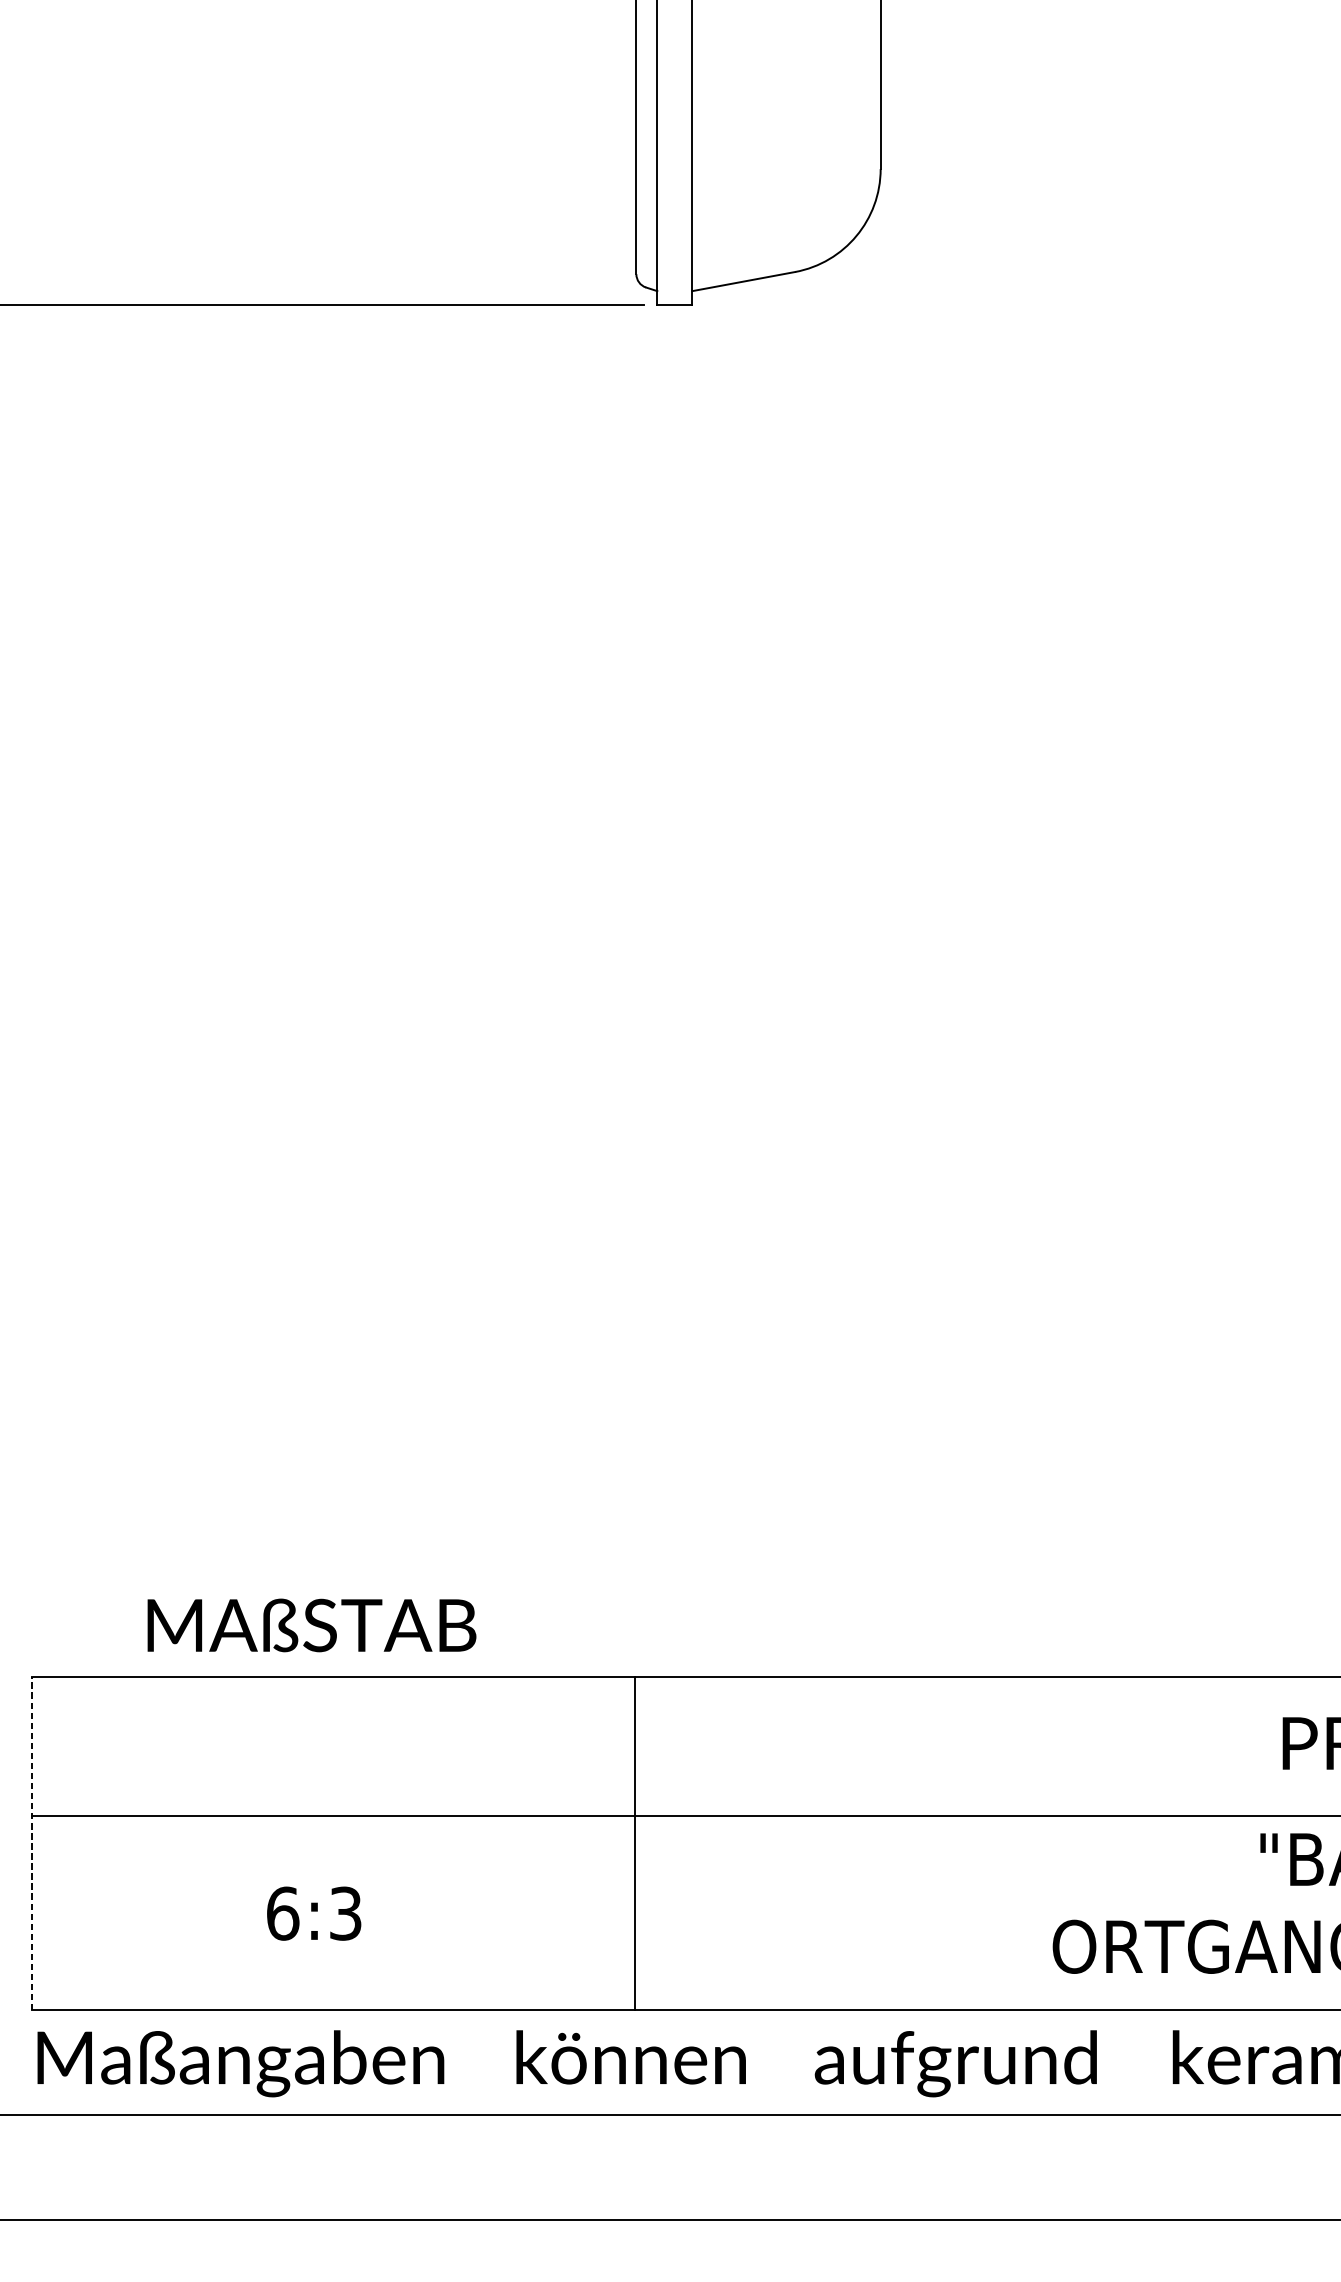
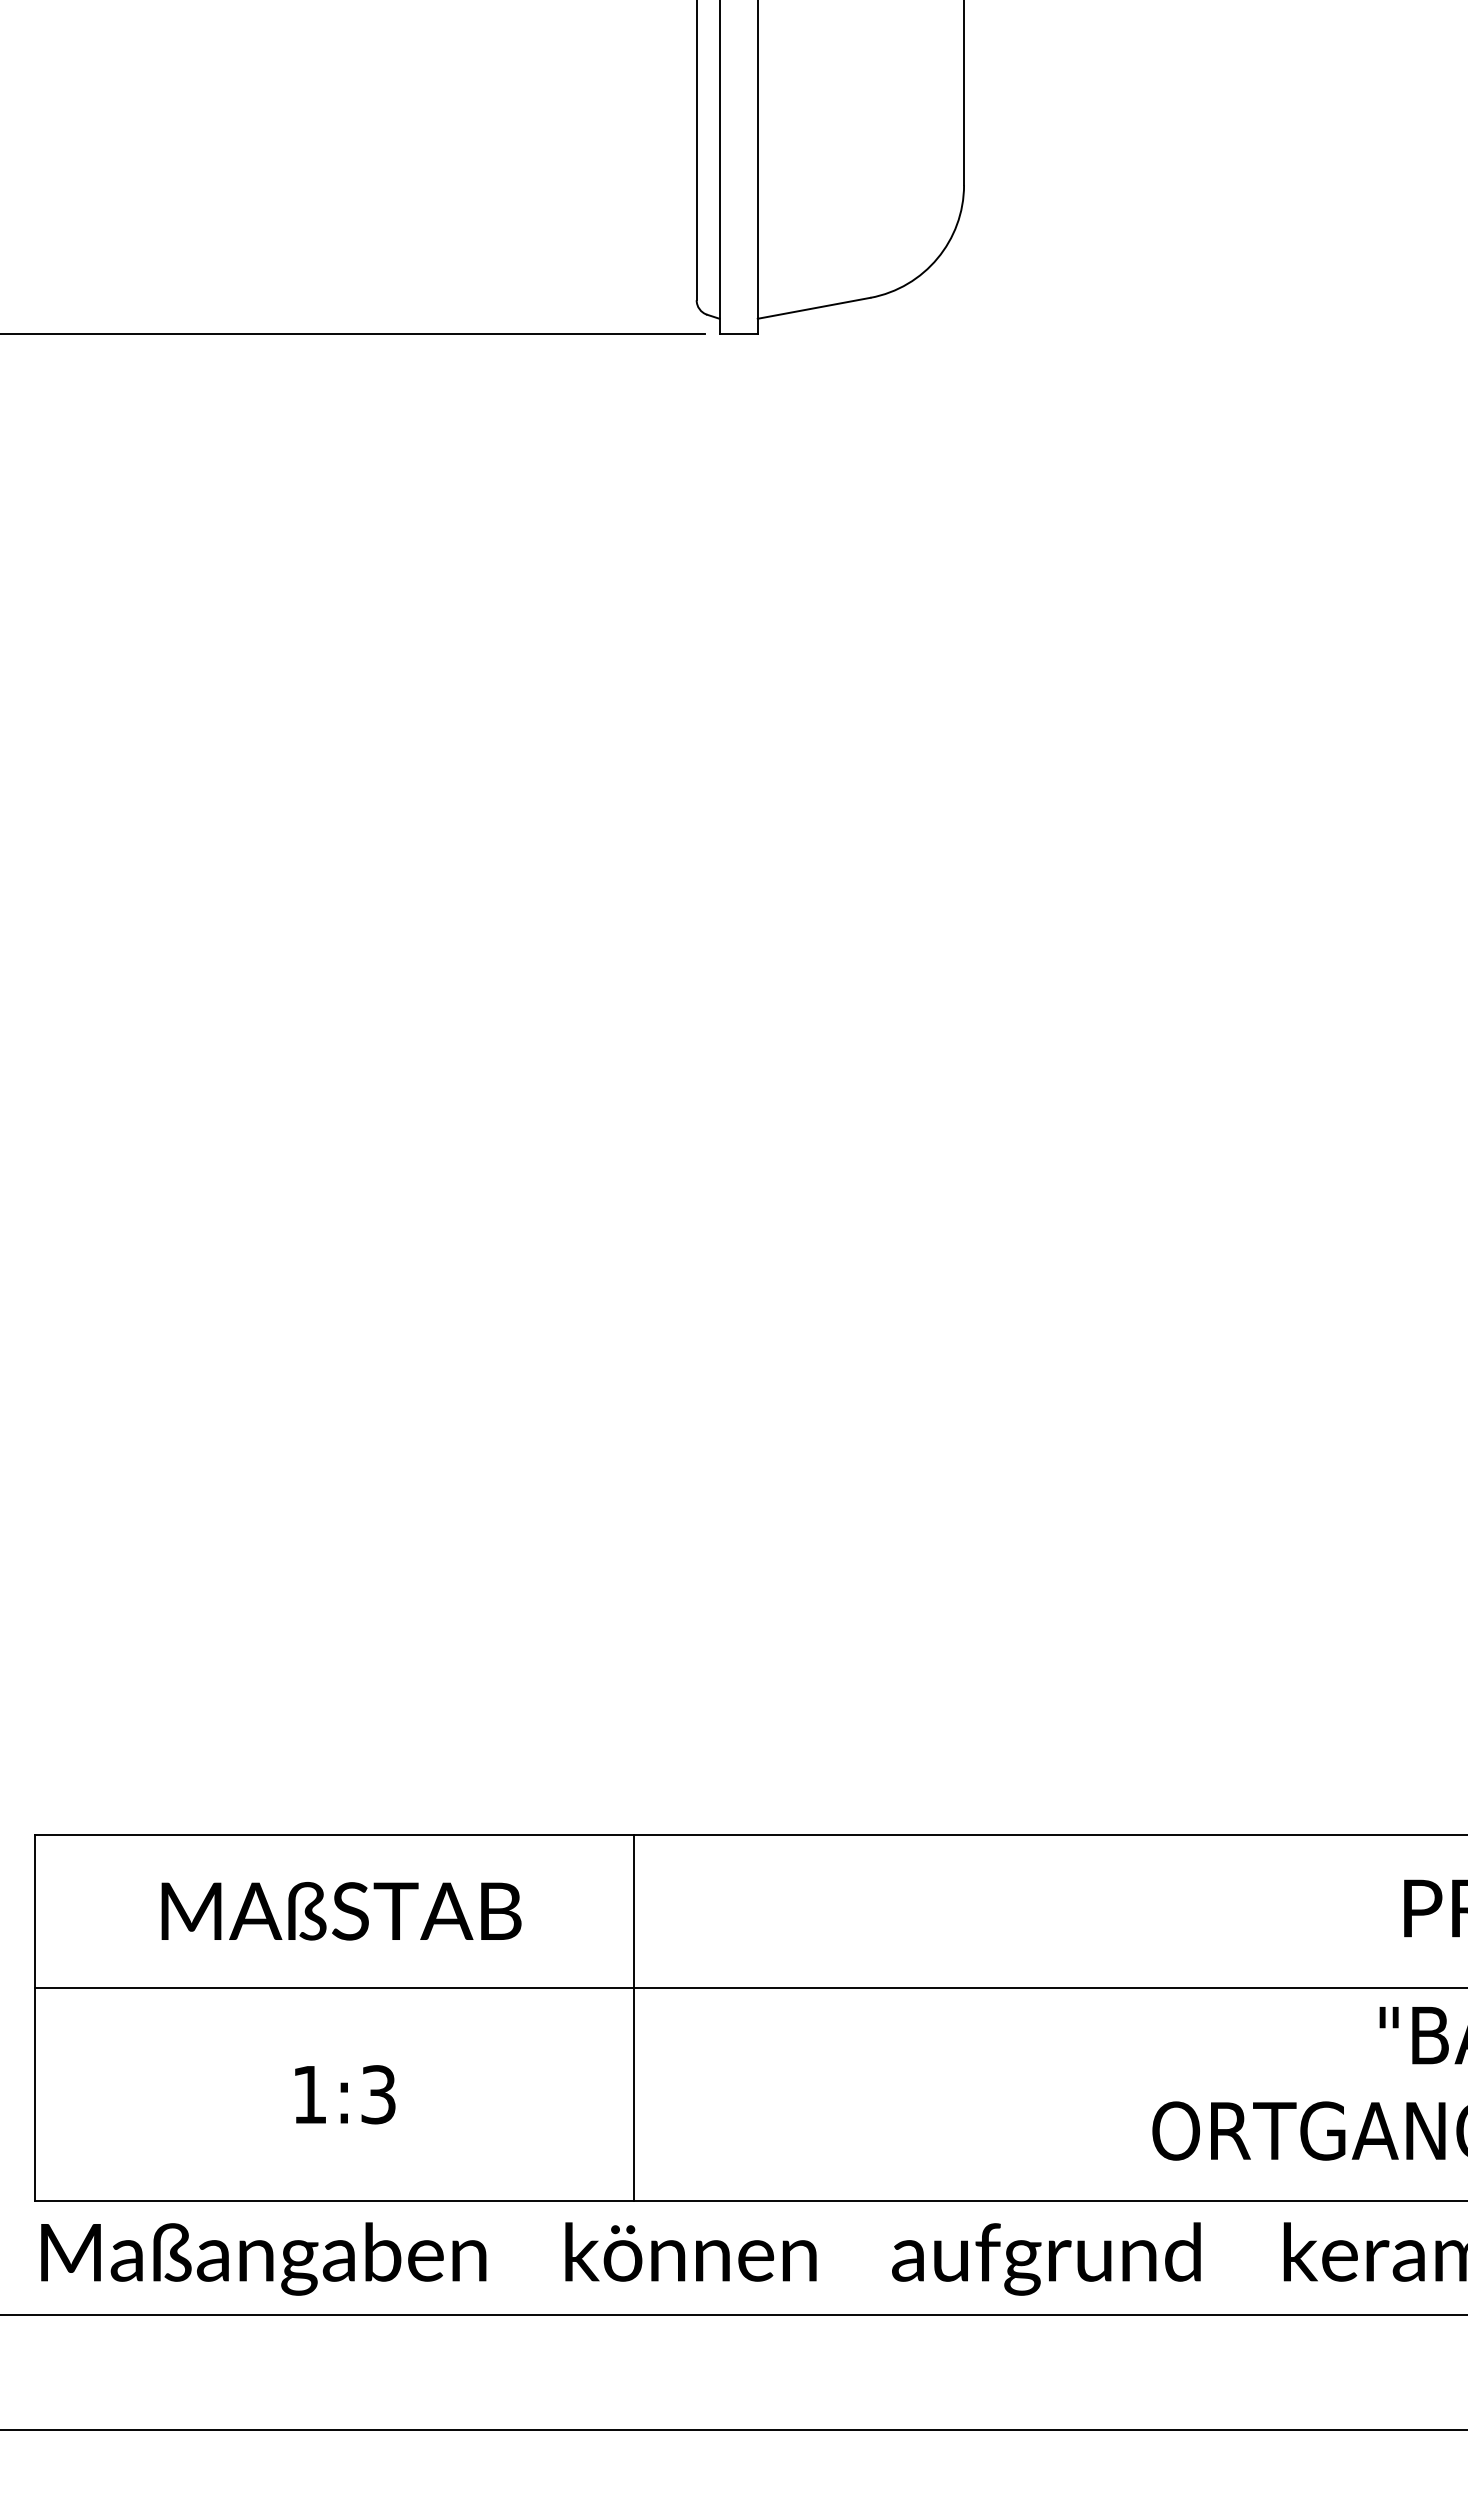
text: (311, 1625) -> (341, 1911), moved
line: (32, 1843) -> (35, 2017), dashed -> solid
line: (635, 1843) -> (634, 2017), moved
text: (282, 1913) -> (309, 2094), 6:3 -> 1:3

